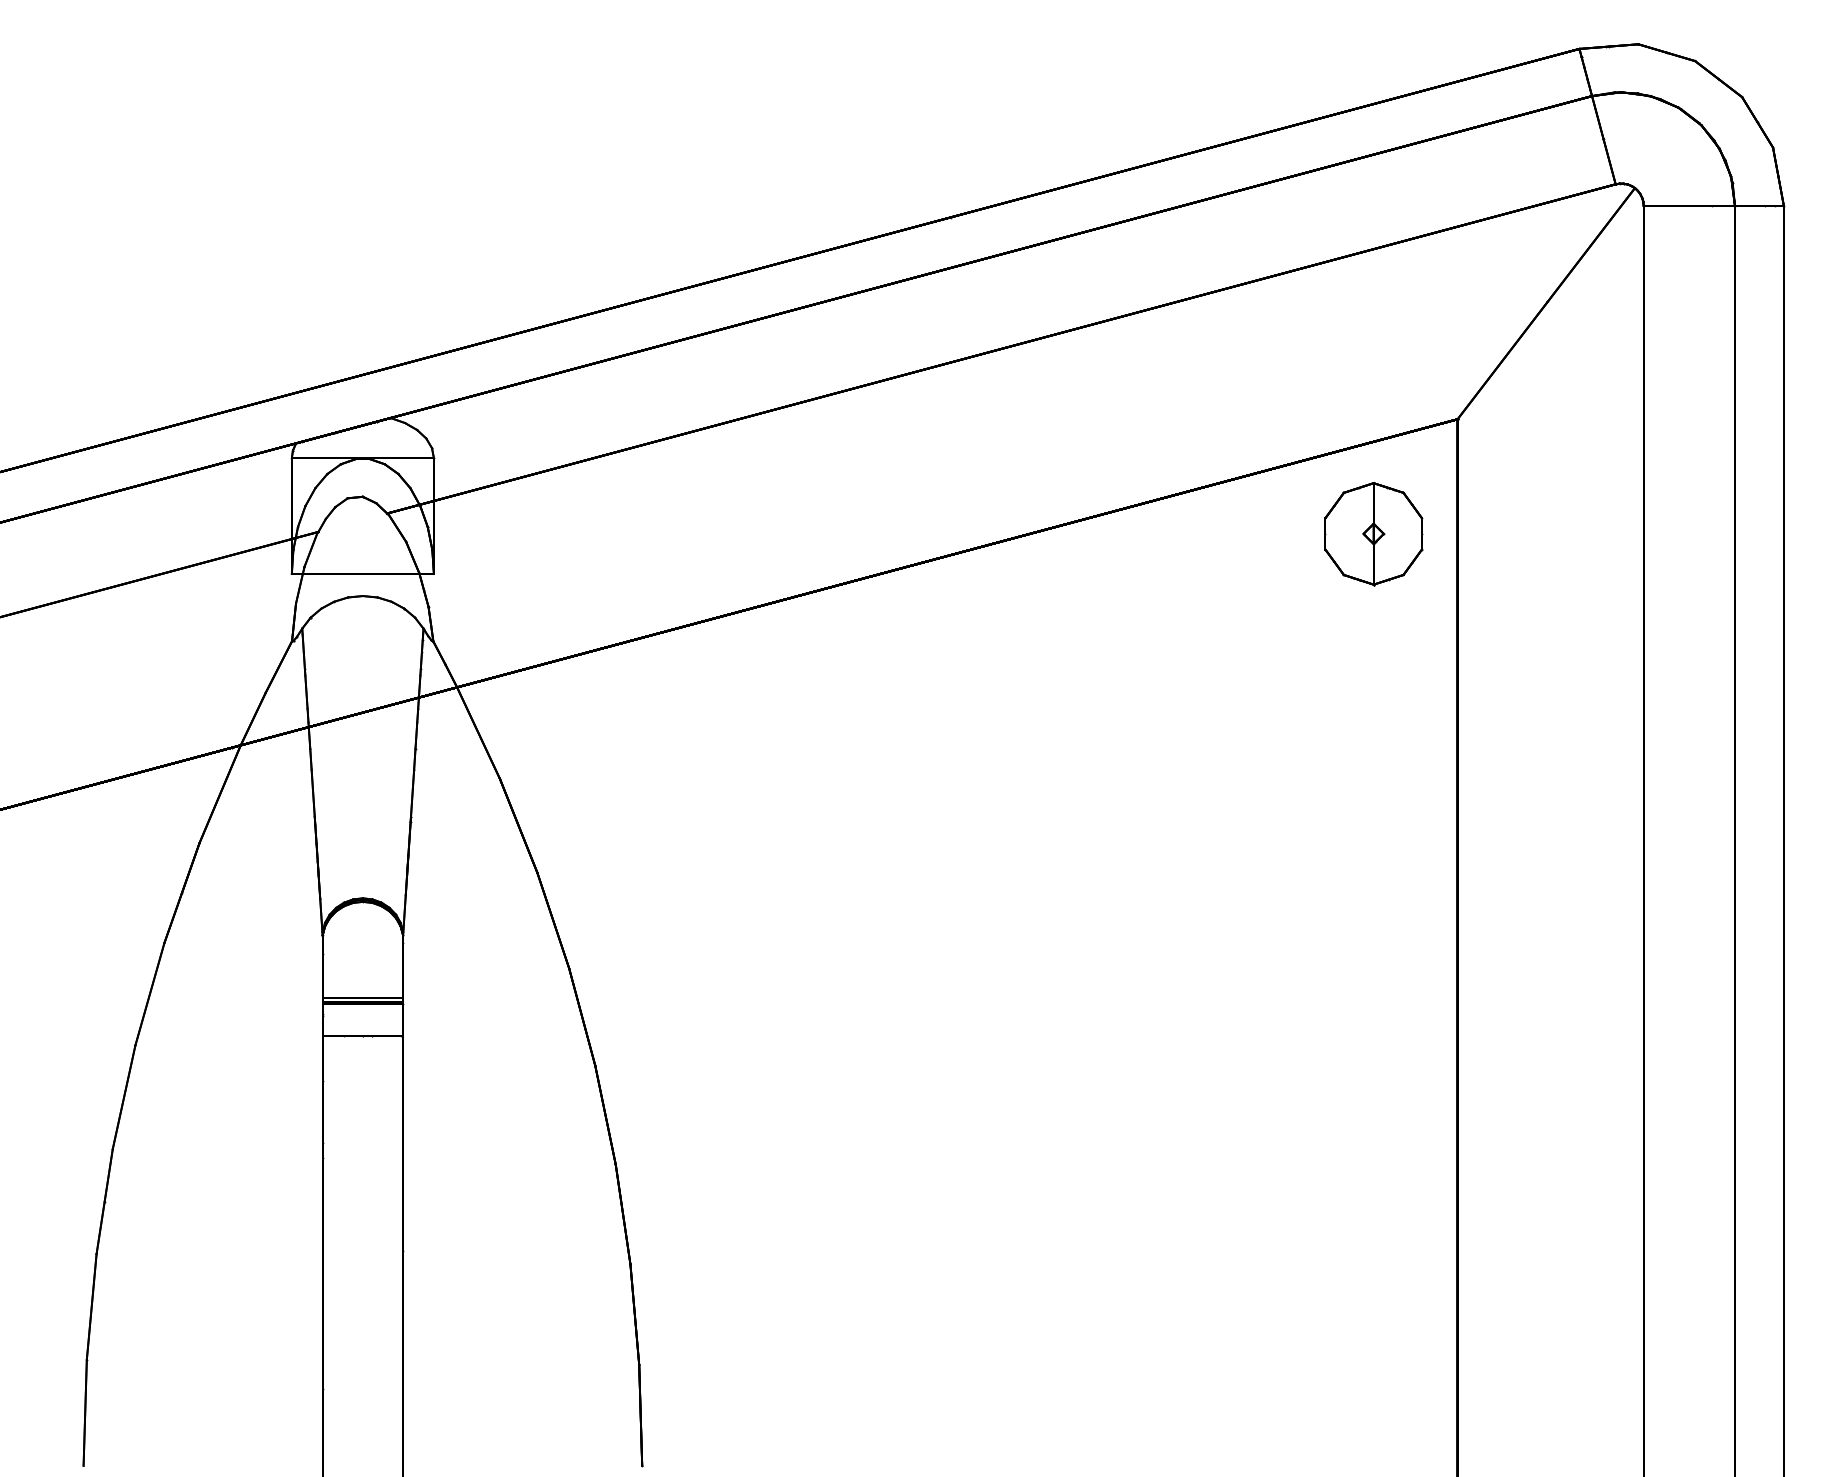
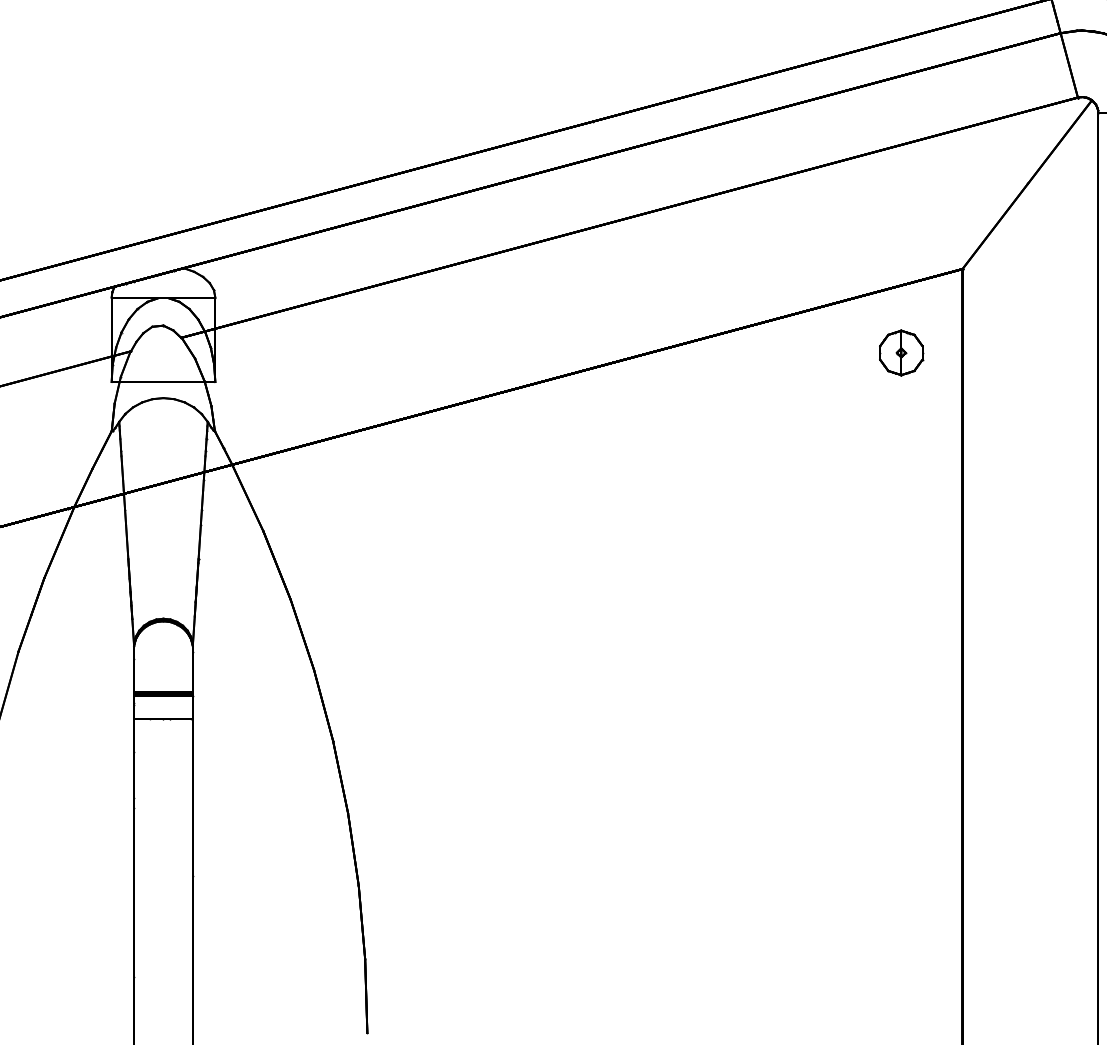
part: (1373, 534) -> (901, 353), size x0.6

